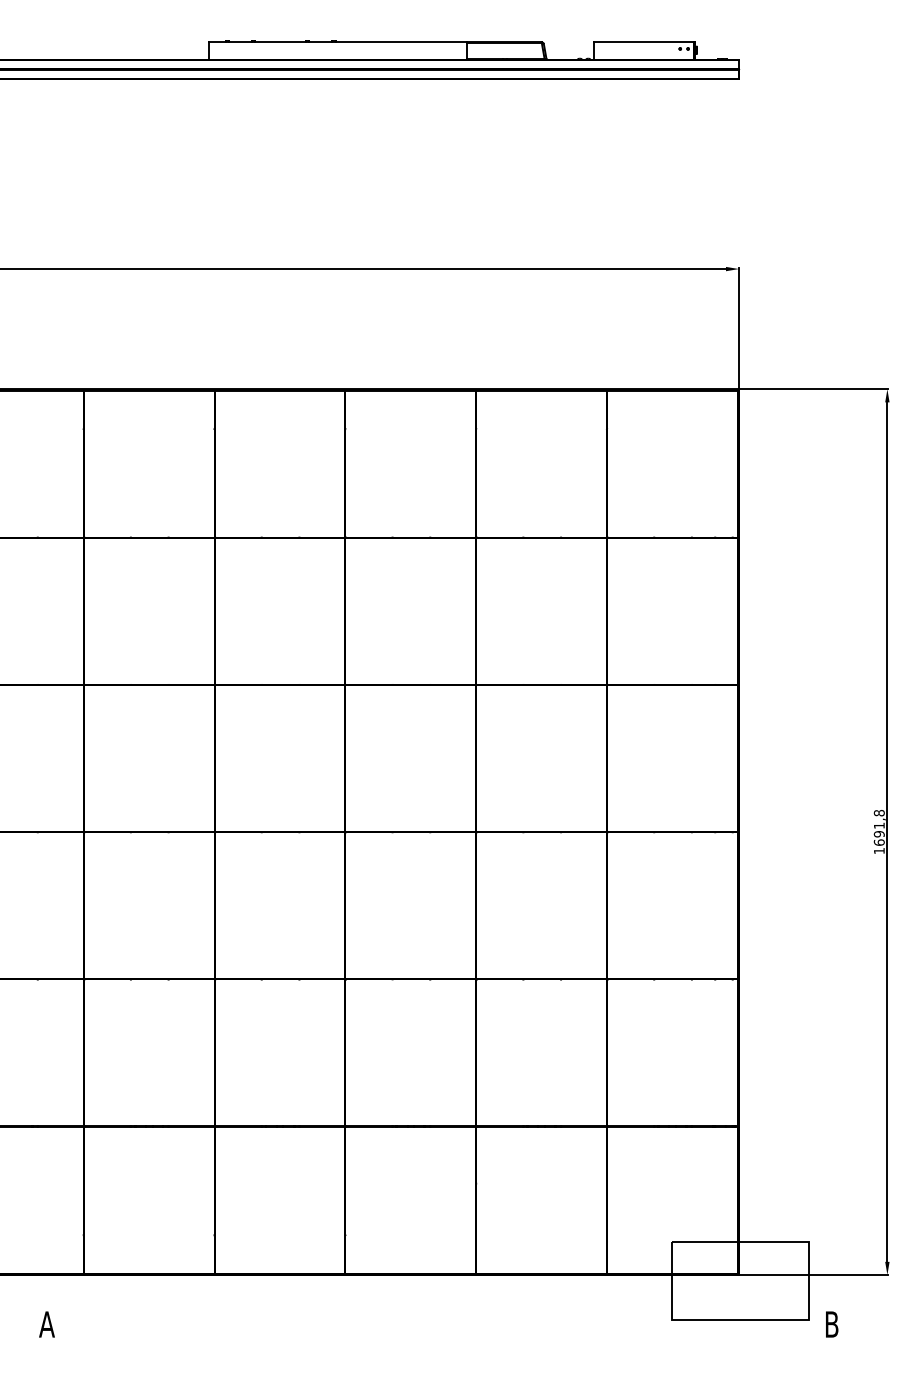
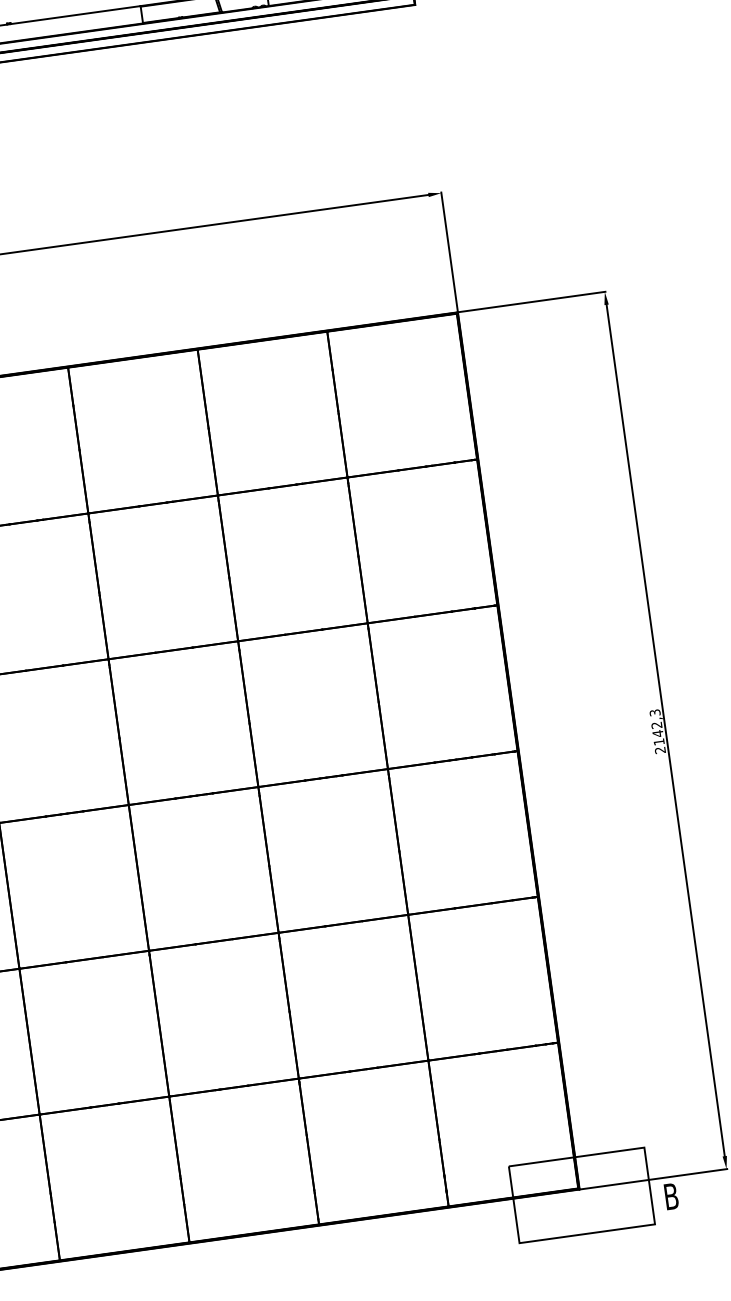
text: (878, 831) -> (656, 731), 1691,8 -> 2142,3
text: (832, 1324) -> (671, 1196), moved

